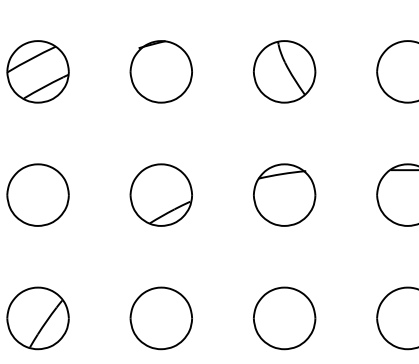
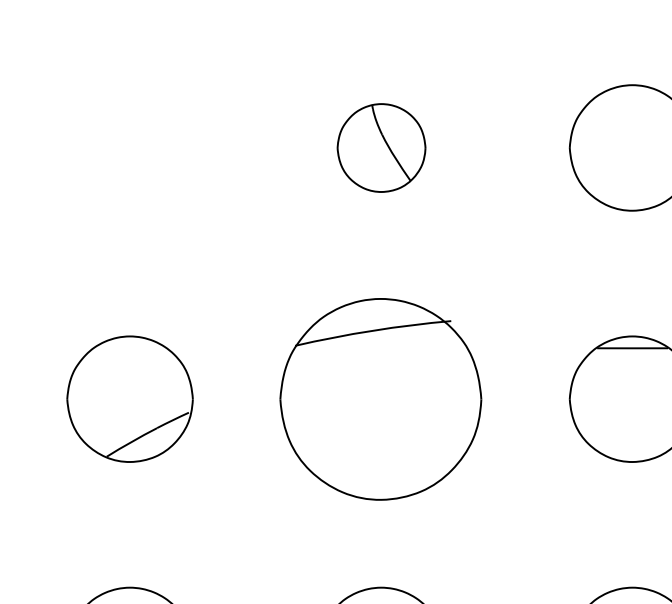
part: (160, 71) -> (128, 147), removed
part: (284, 71) -> (381, 147), size x0.7
part: (284, 194) -> (381, 397), size x1.6

